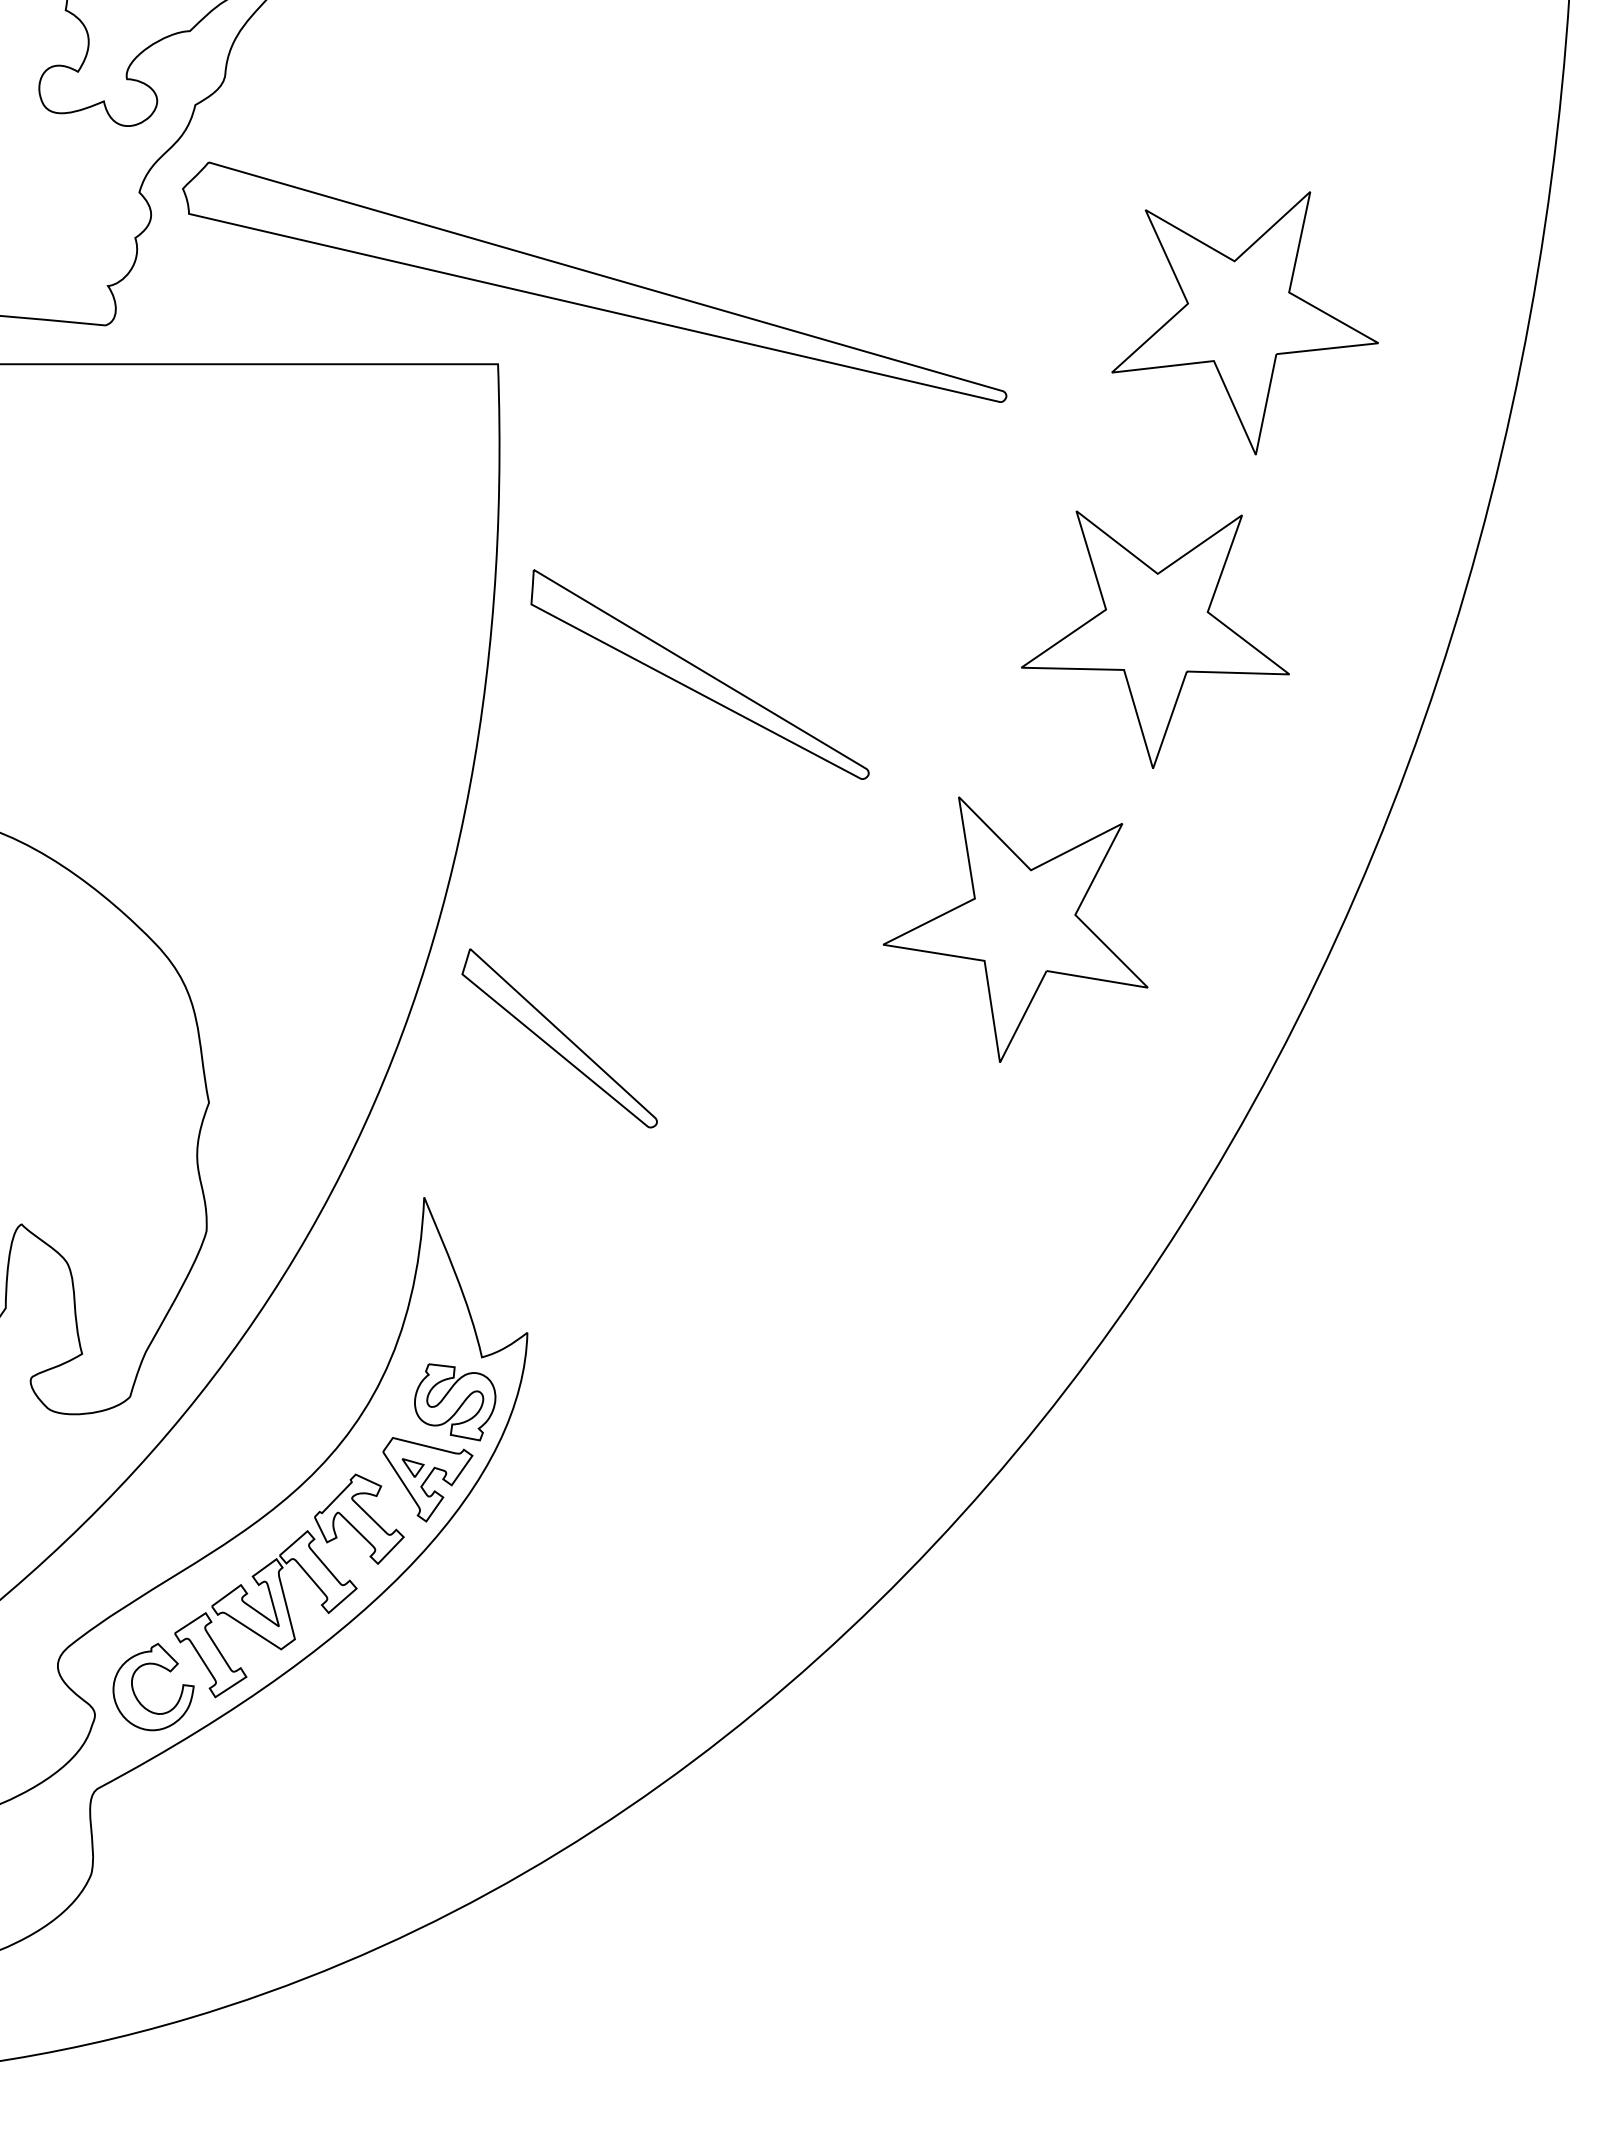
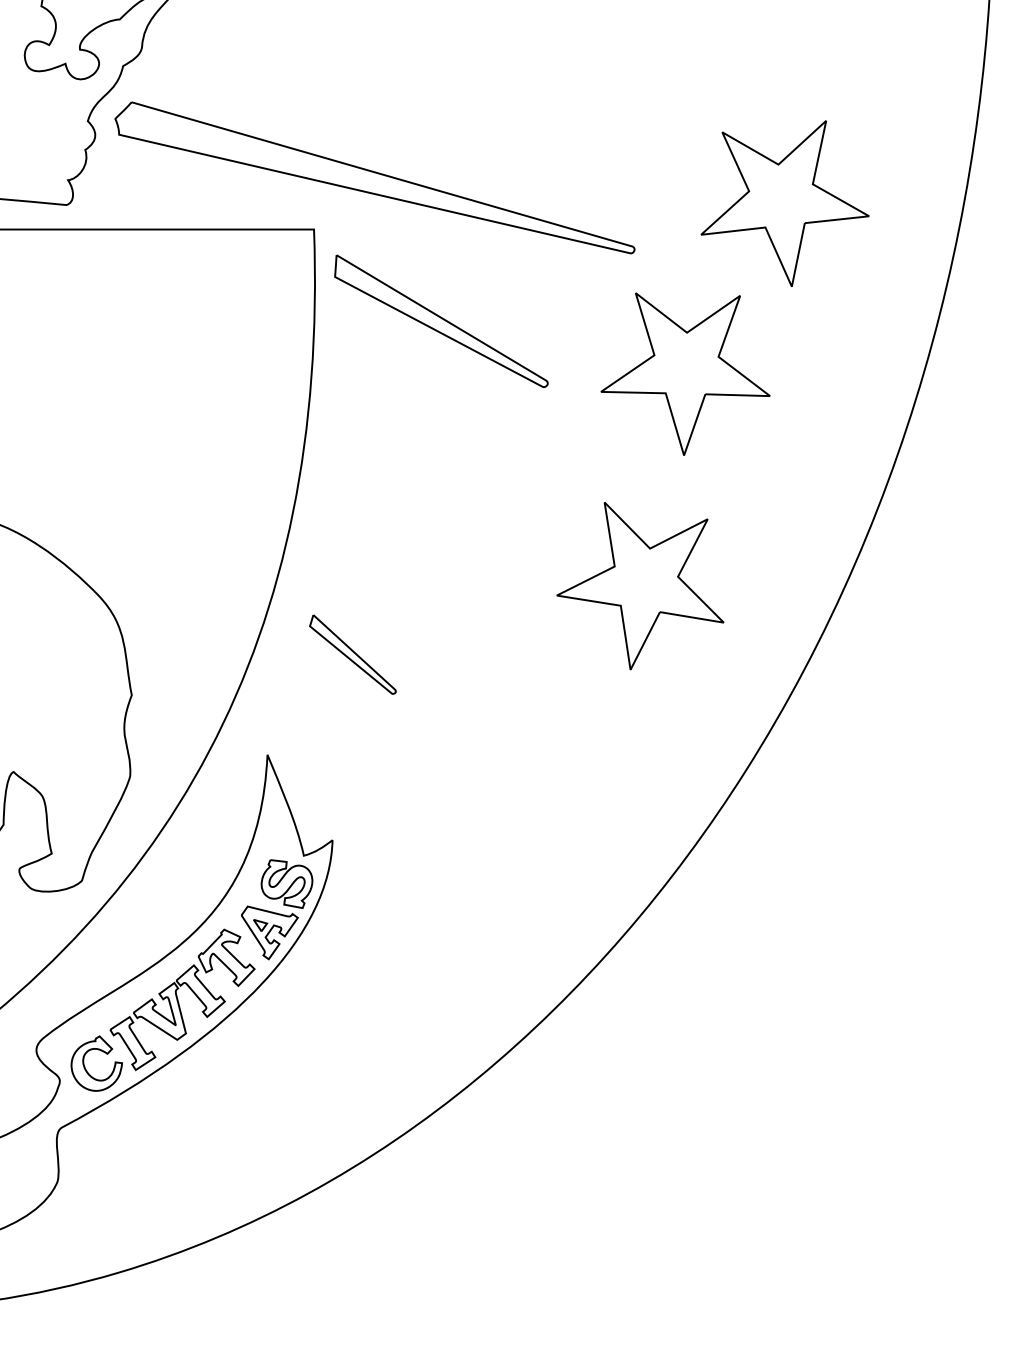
part: (1155, 638) -> (685, 373), moved
part: (700, 673) -> (441, 320), moved
part: (559, 1038) -> (352, 654), size x0.7

